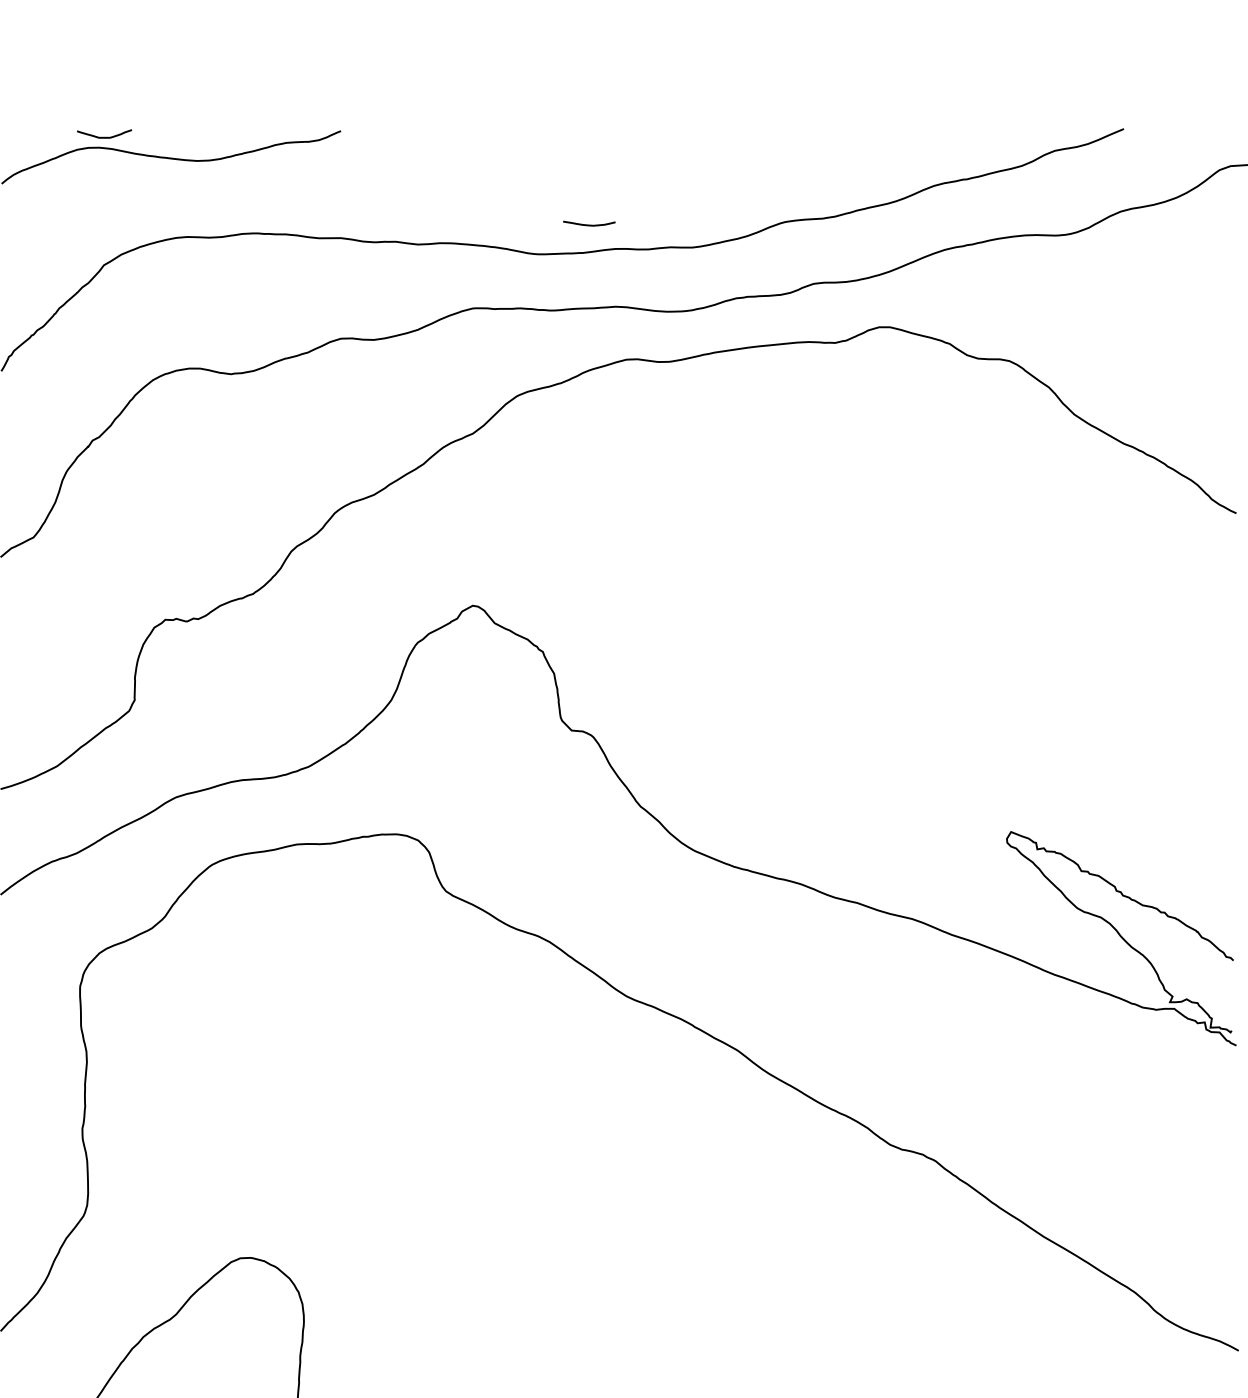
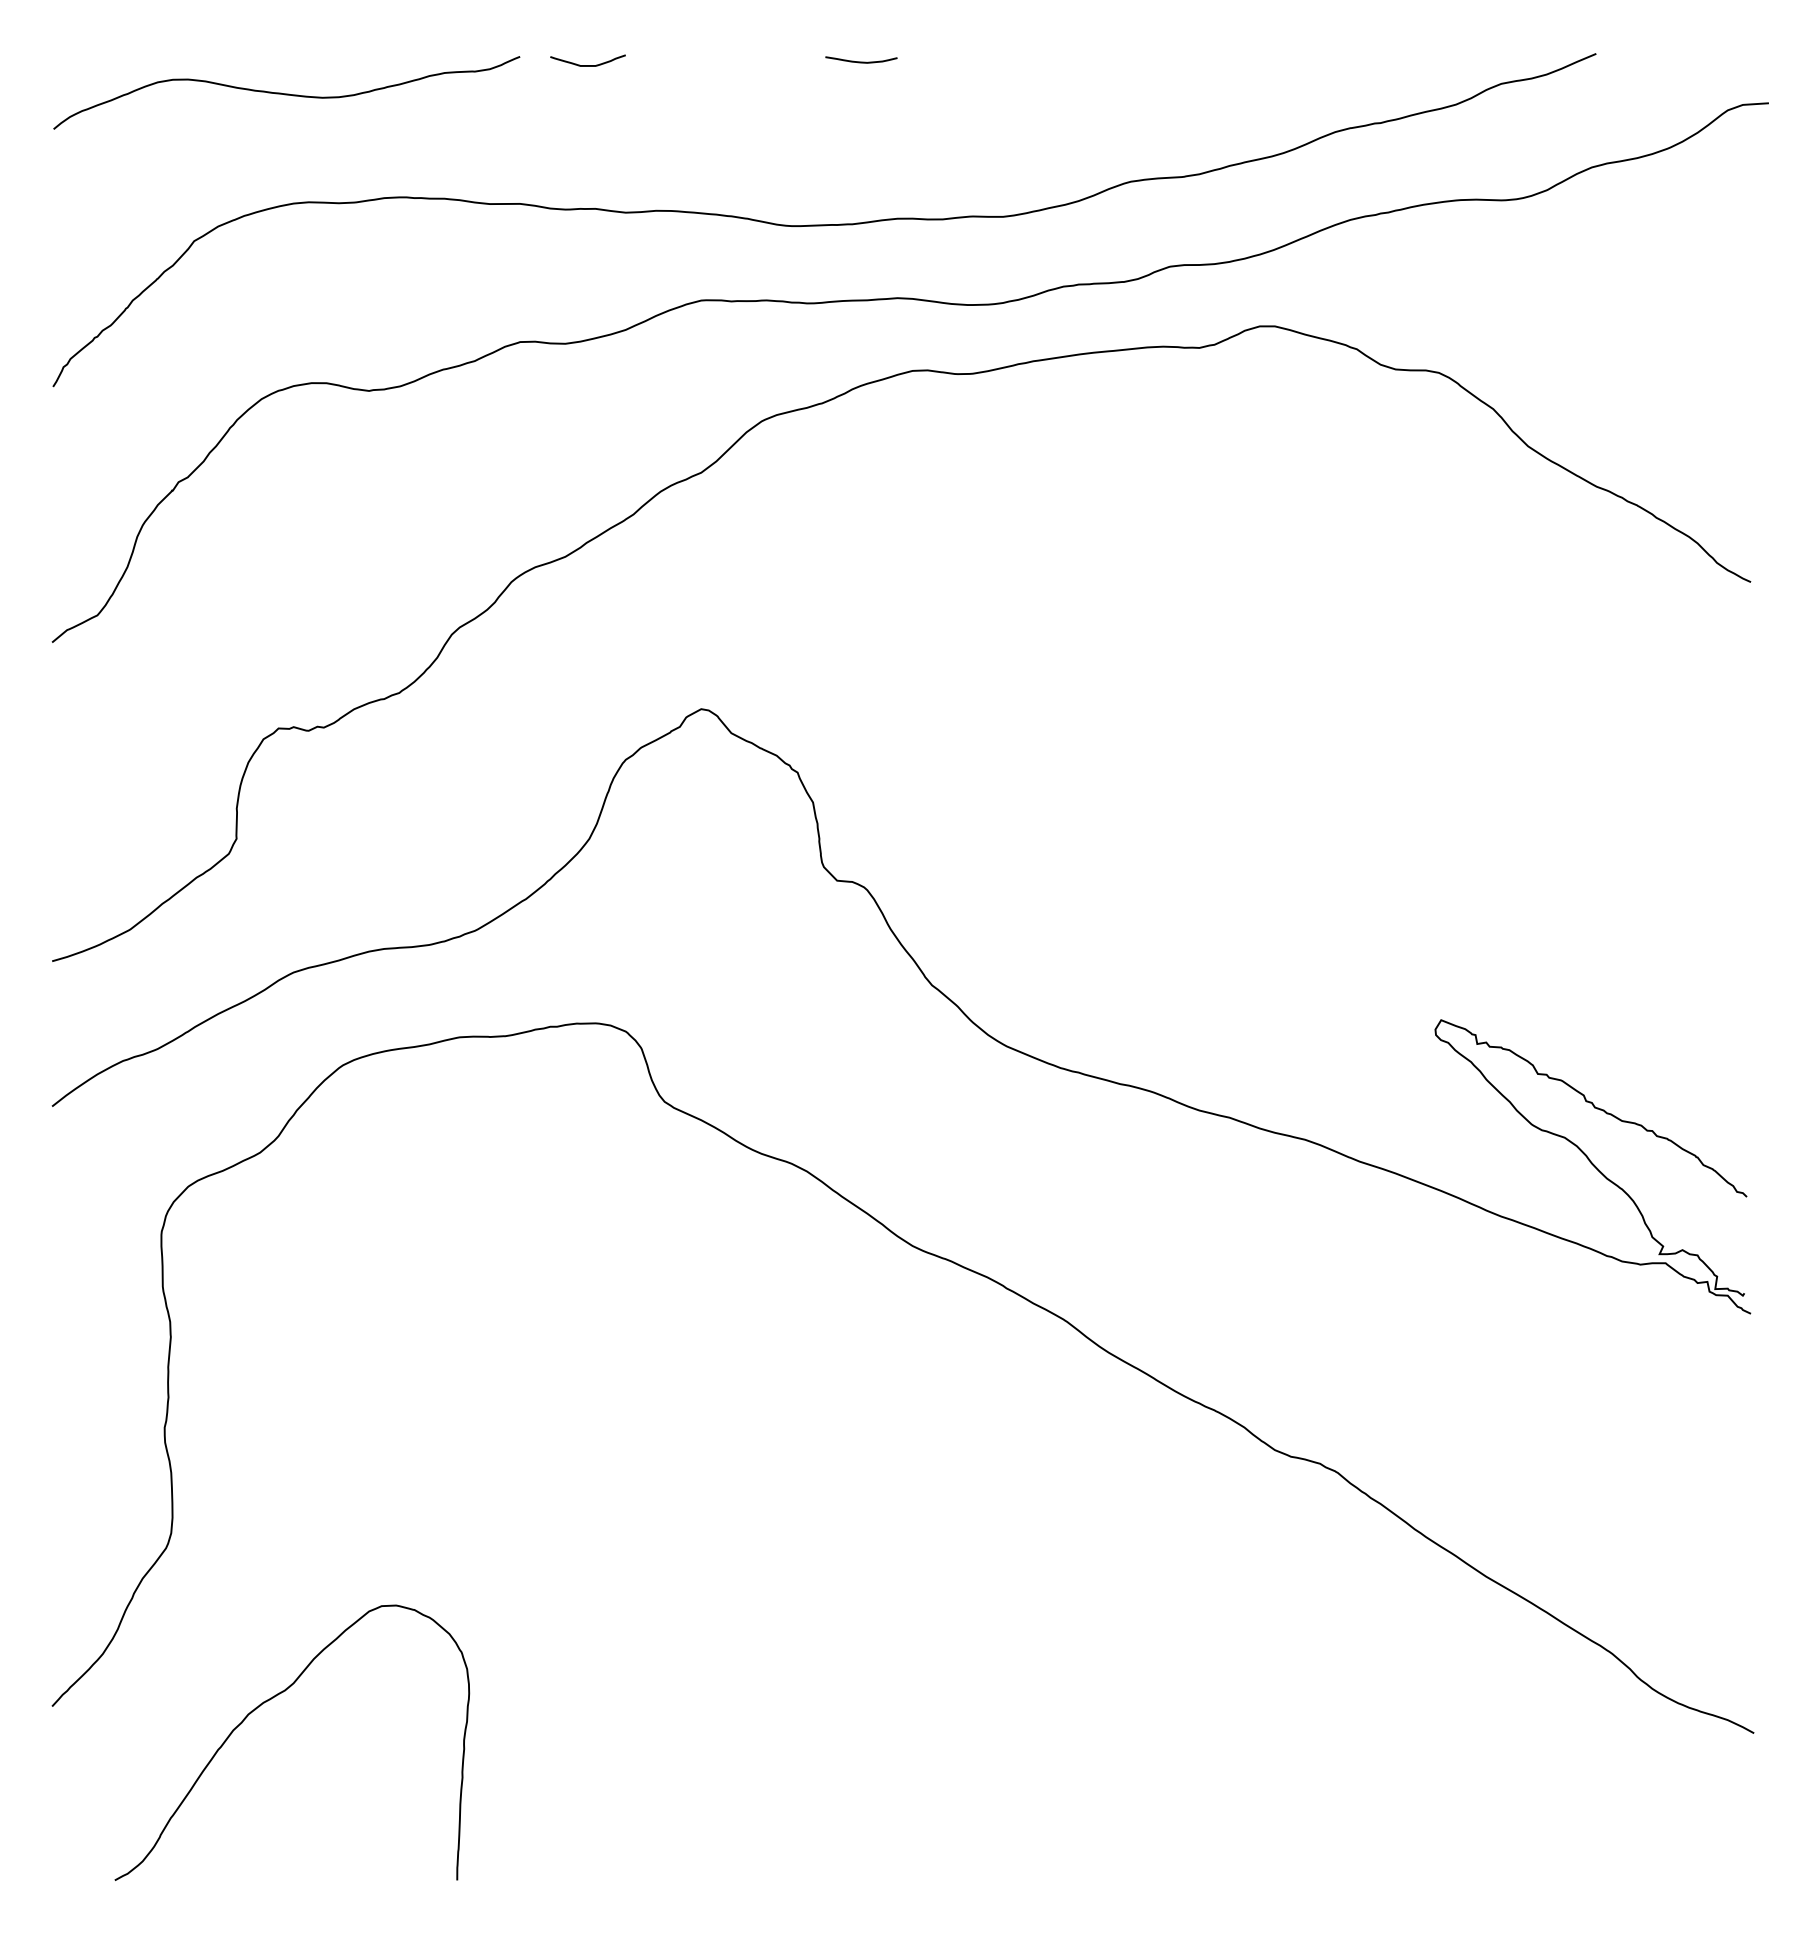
curve: (104, 137) -> (587, 65), moved
curve: (589, 224) -> (861, 61), moved

